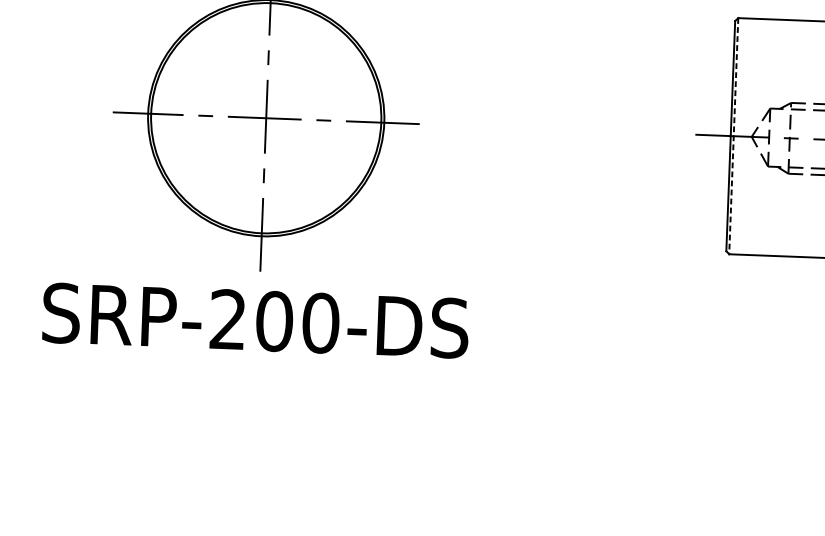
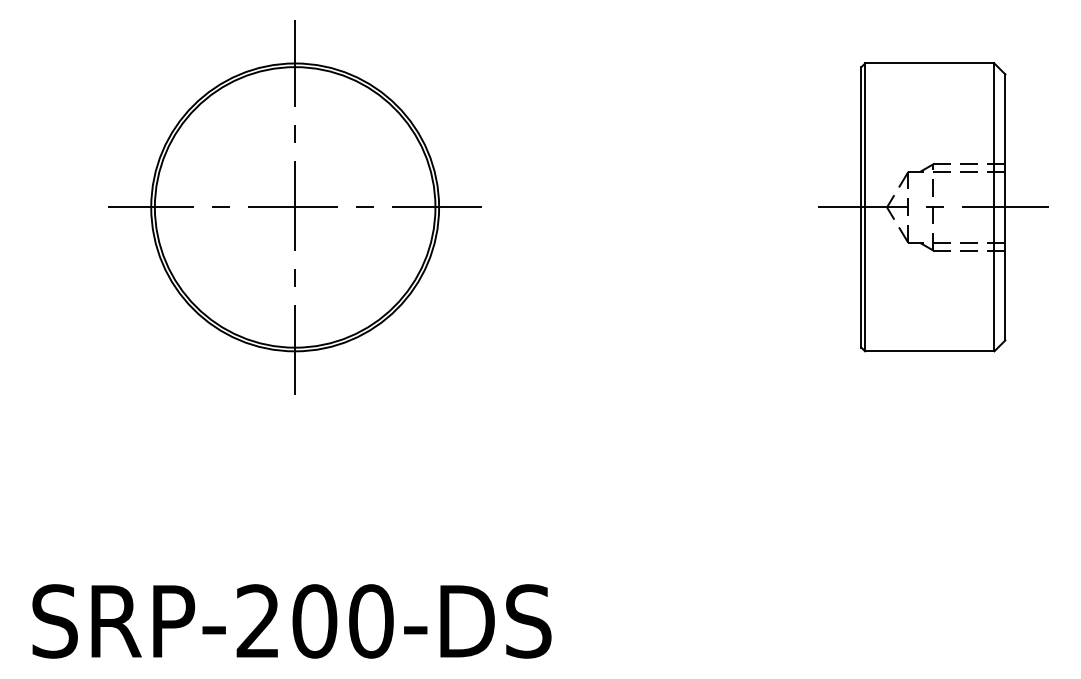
line: (734, 136) -> (865, 207), dashed -> solid
text: (255, 320) -> (291, 621), moved

